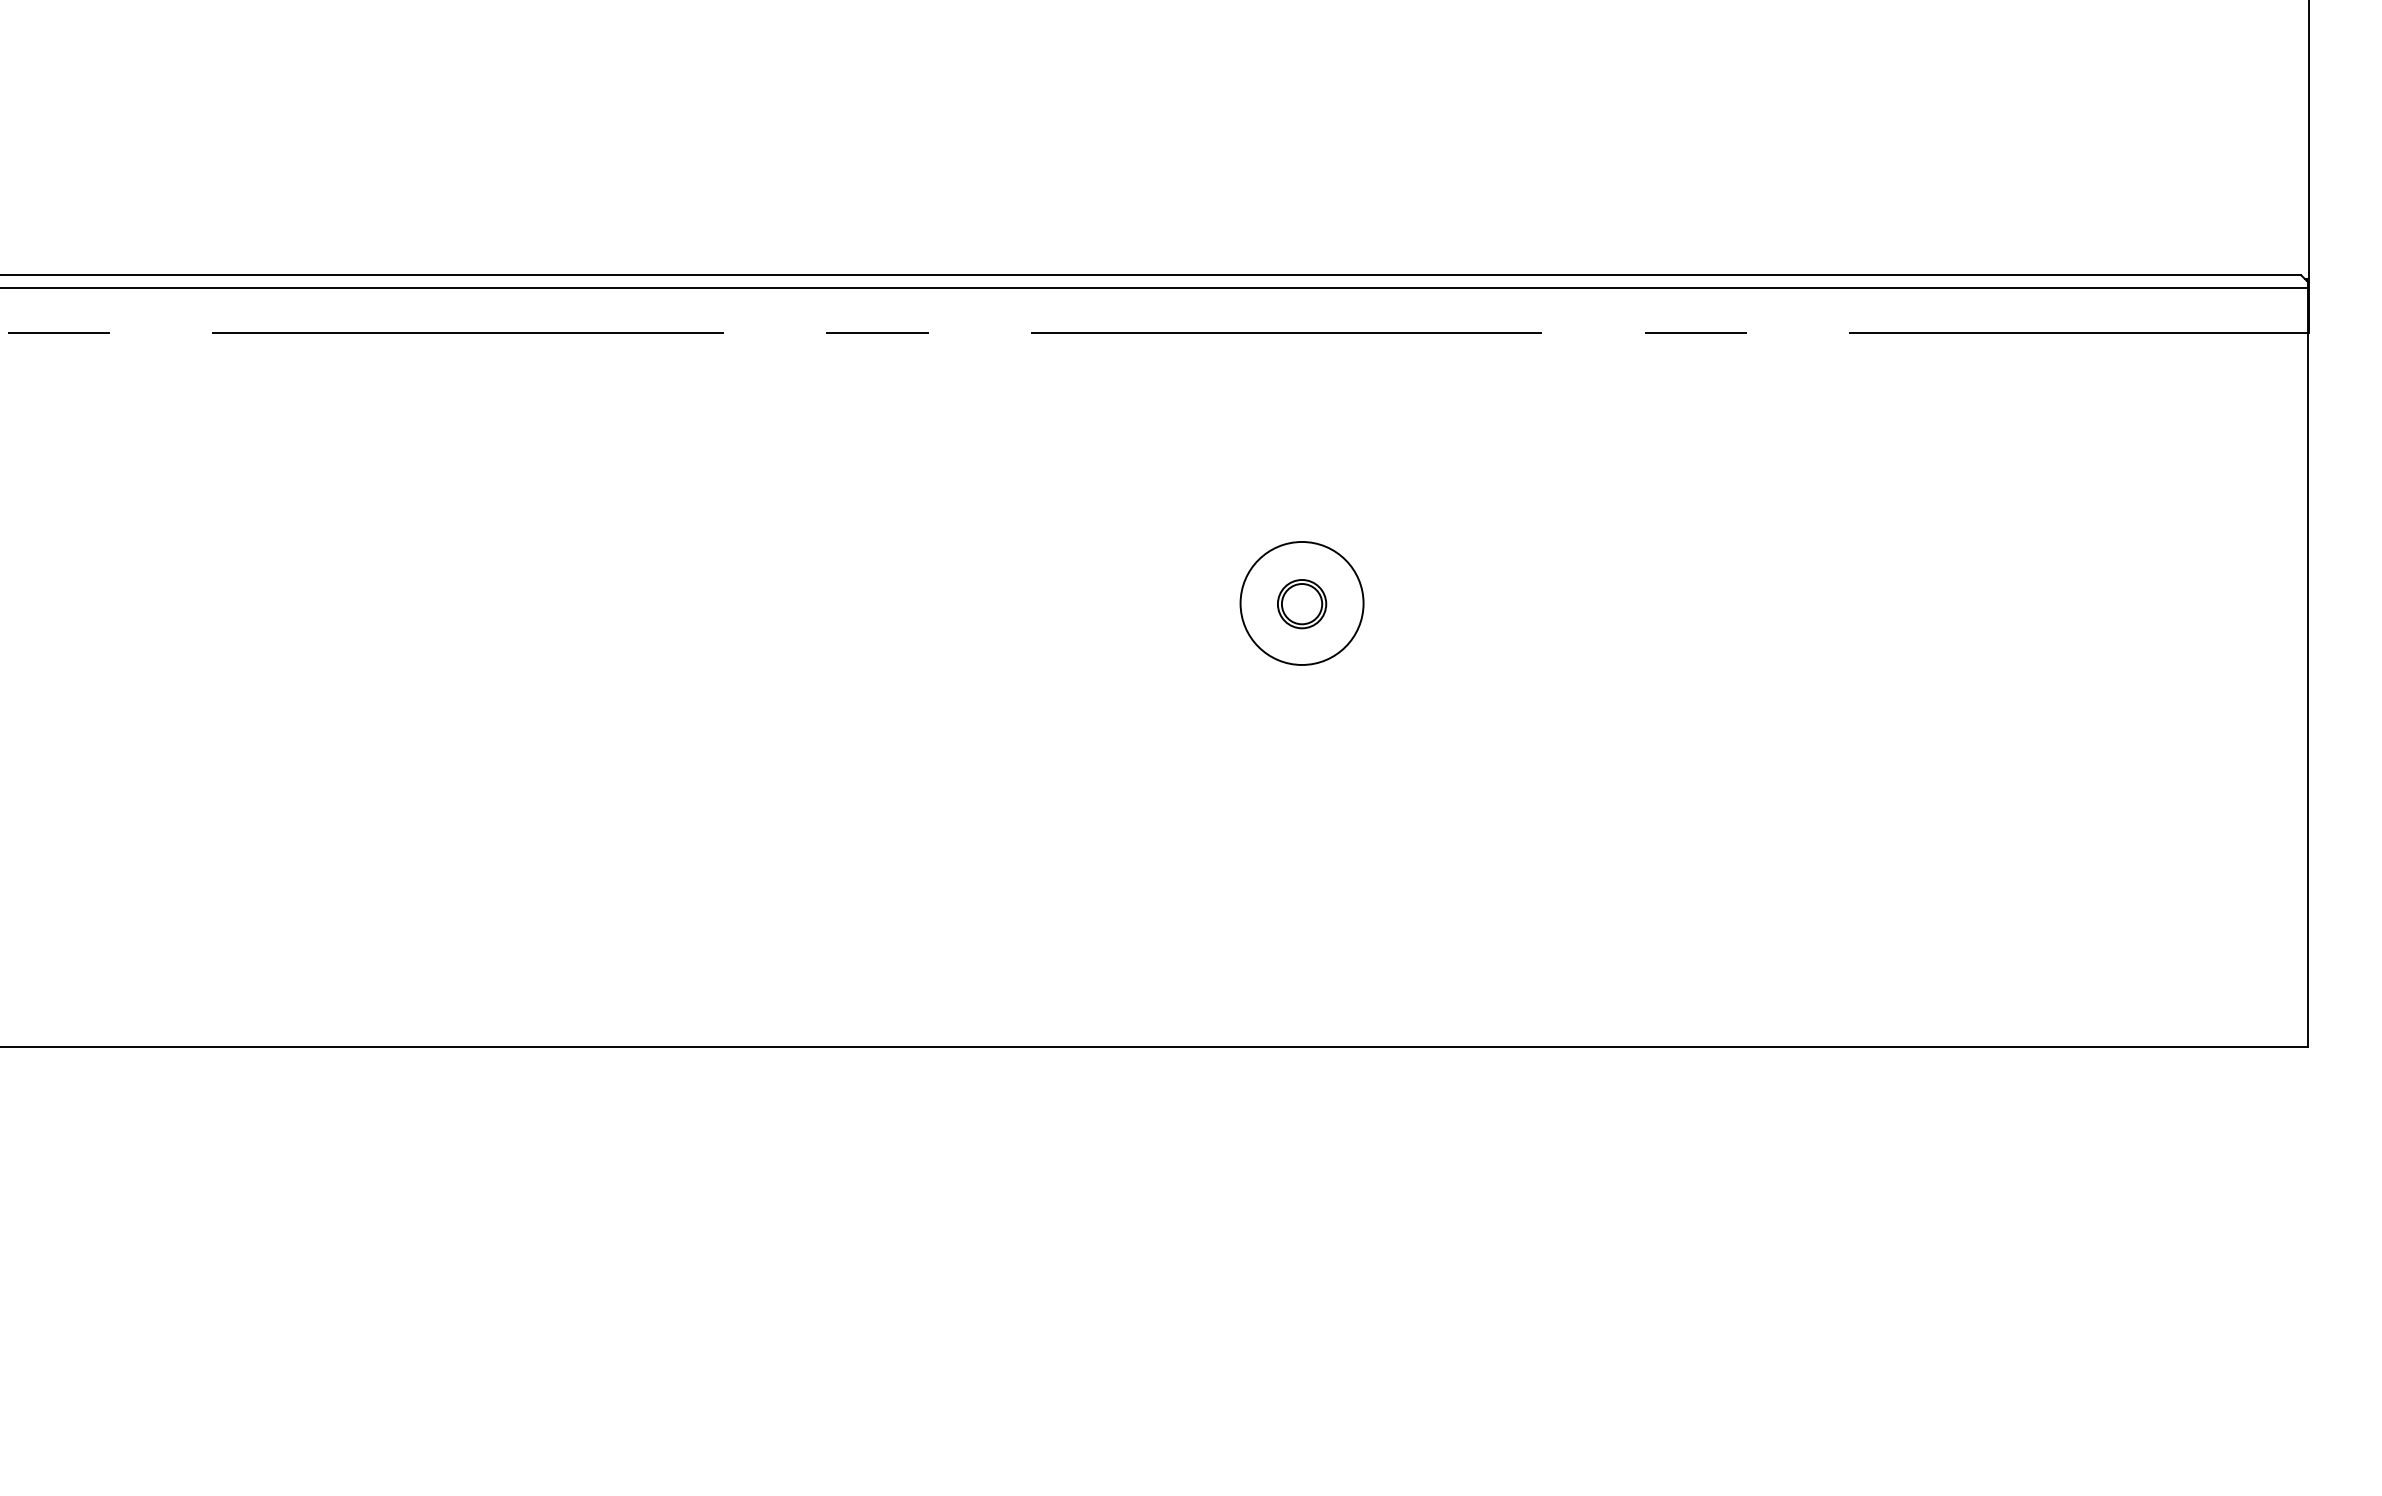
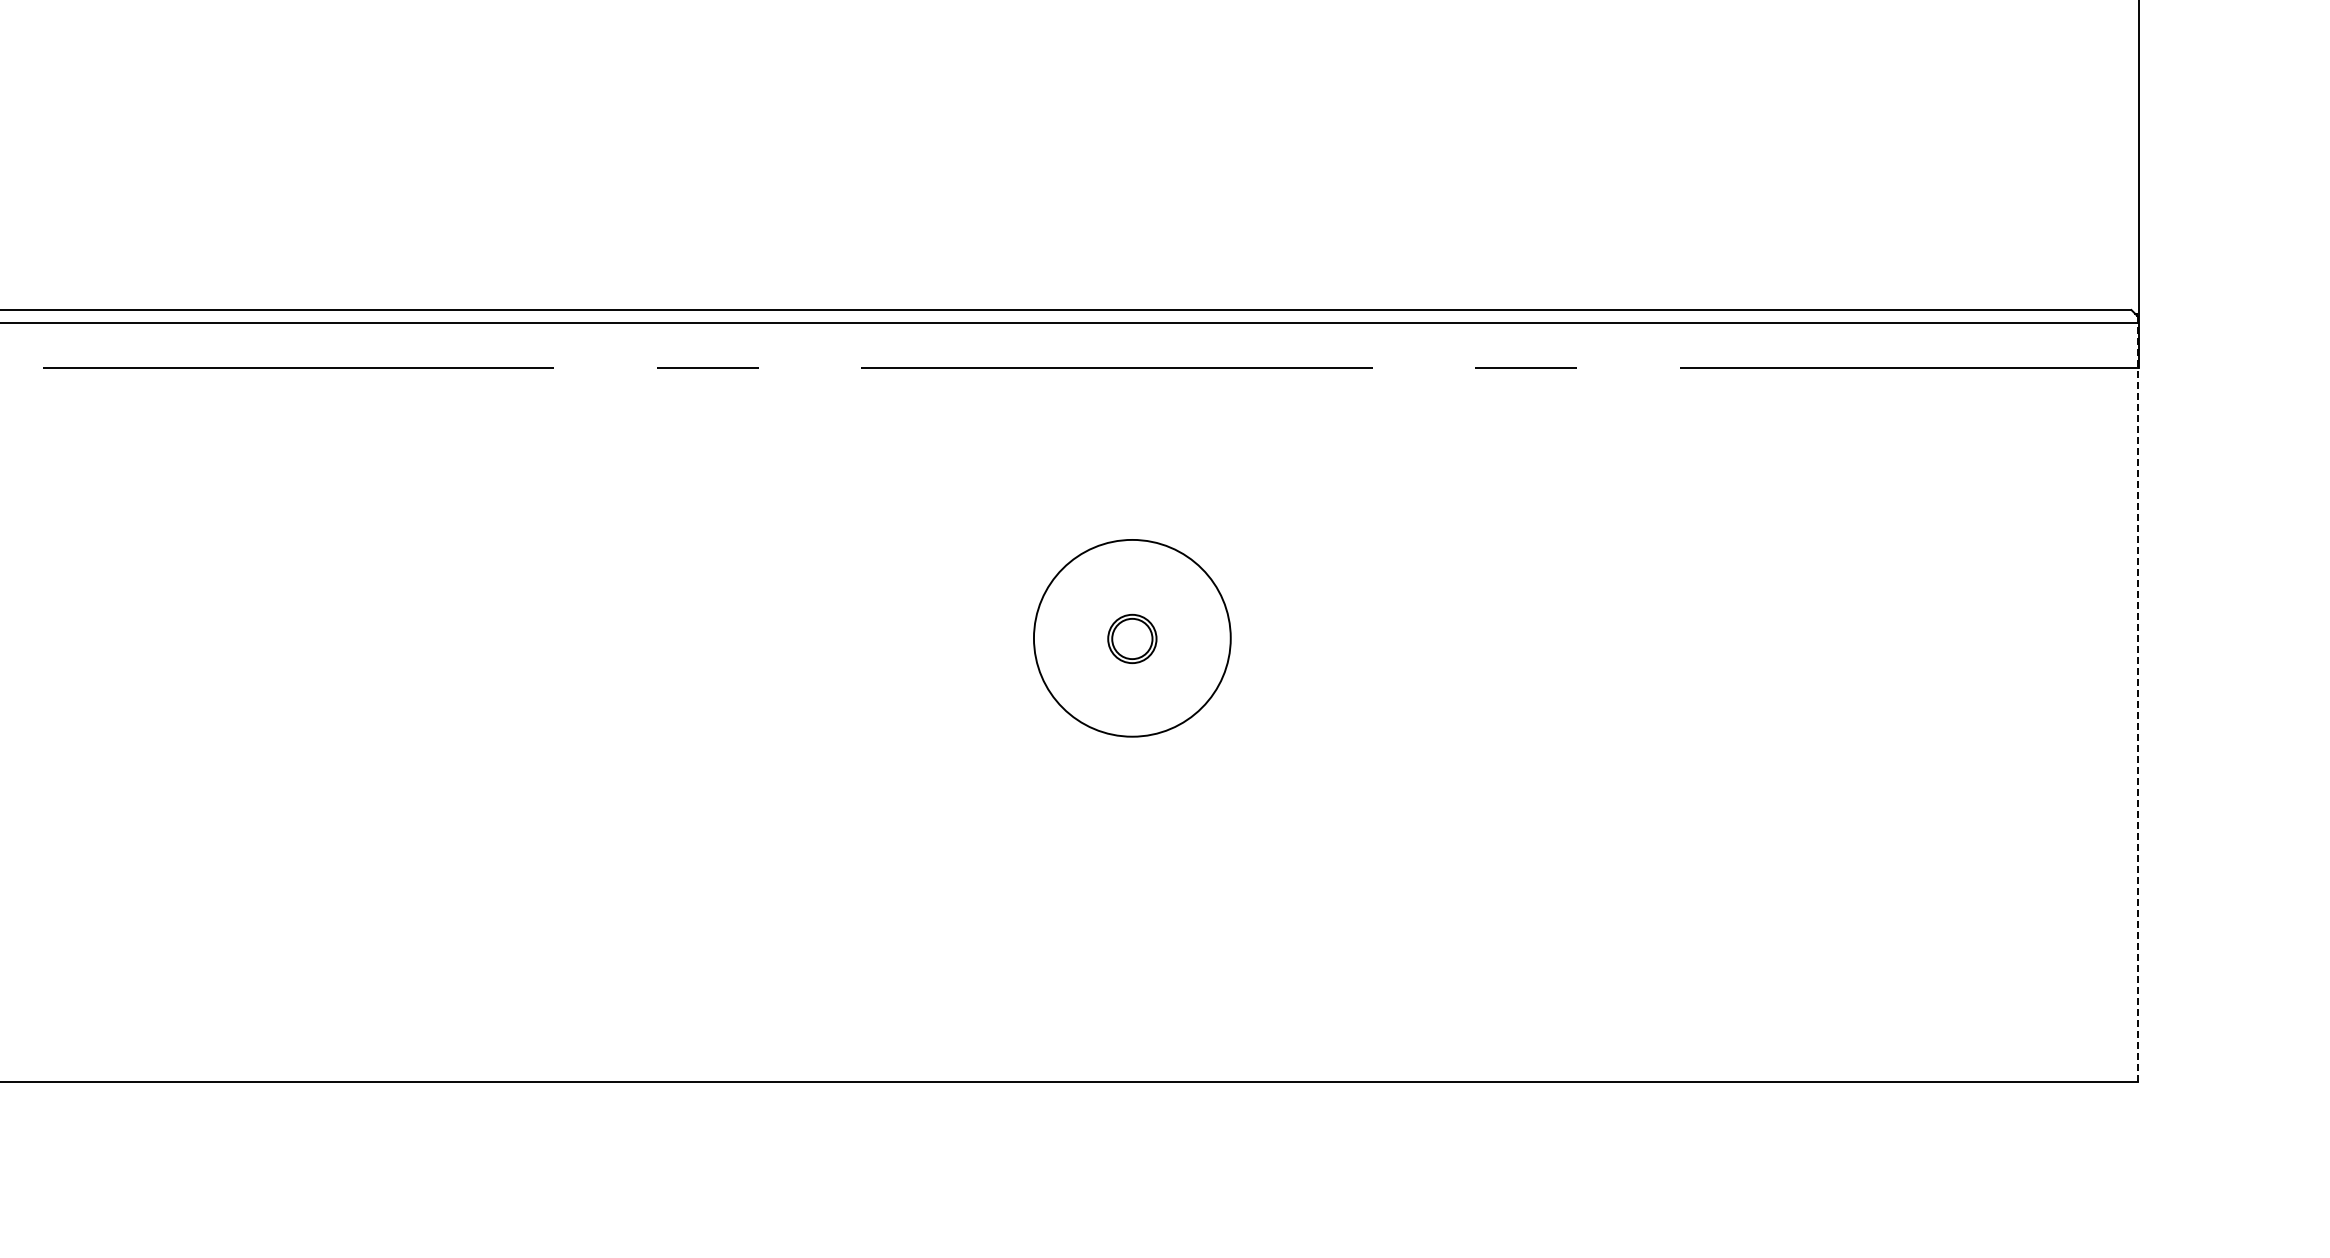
circle: (1301, 602) -> (1131, 637), size x1.6
line: (2307, 667) -> (2137, 702), solid -> dashed

